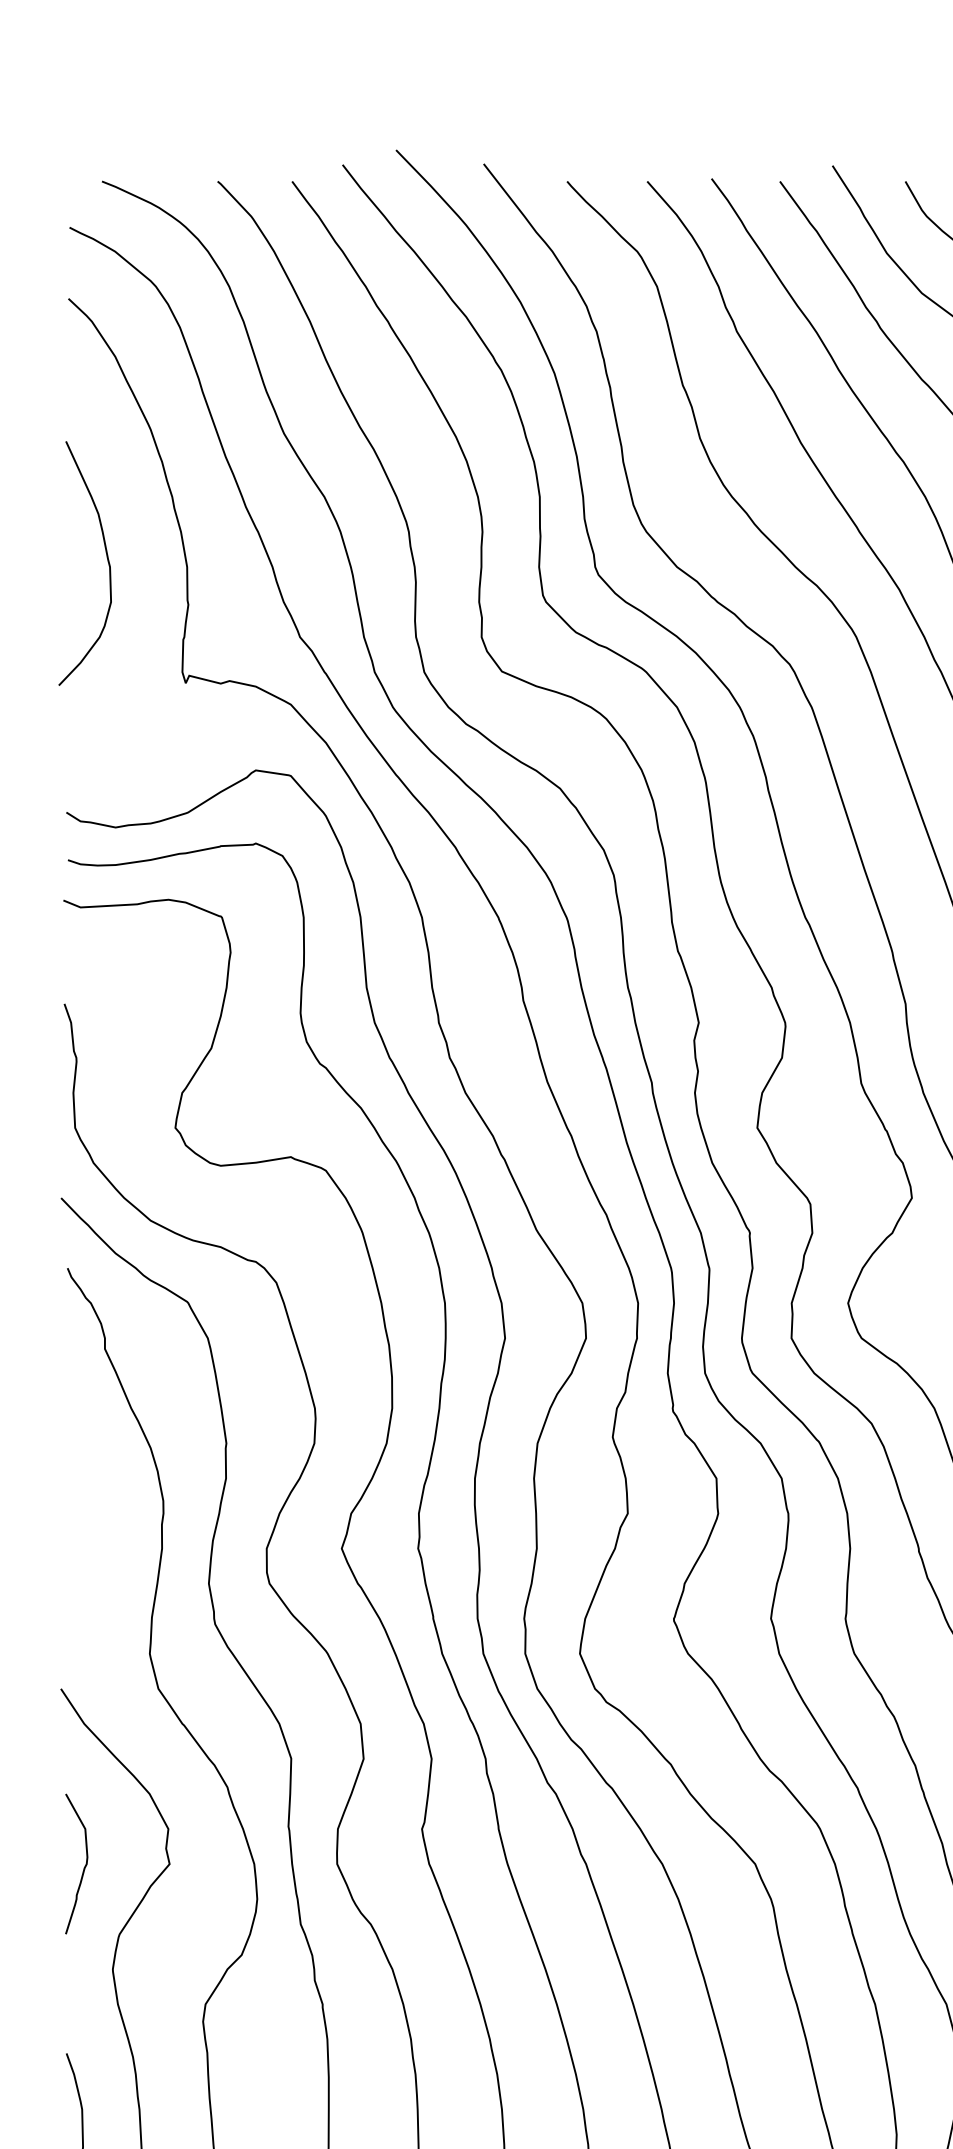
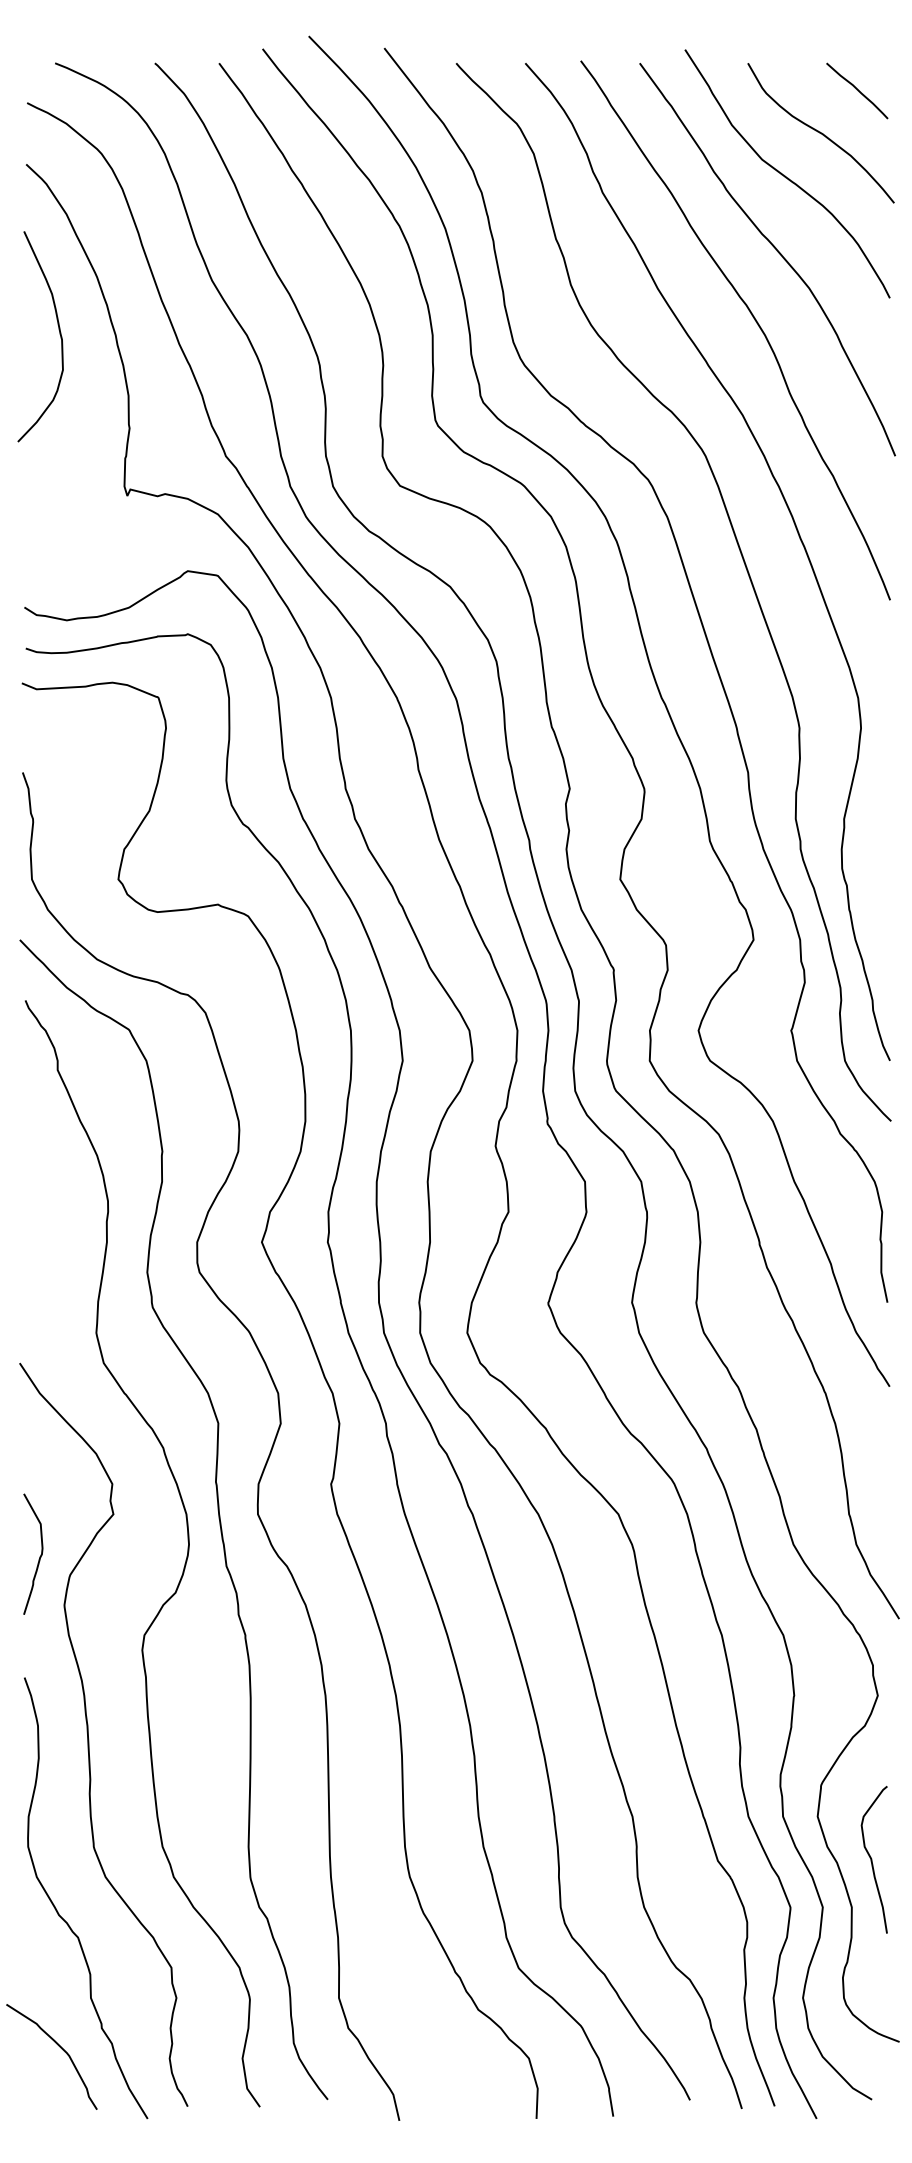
curve: (105, 556) -> (58, 330), moved
curve: (83, 1866) -> (39, 1556), moved

